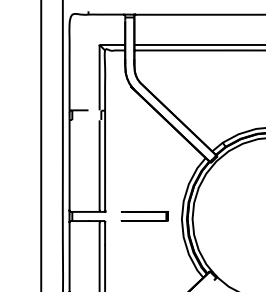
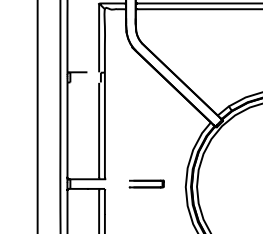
part: (144, 216) -> (146, 184), size x0.7

